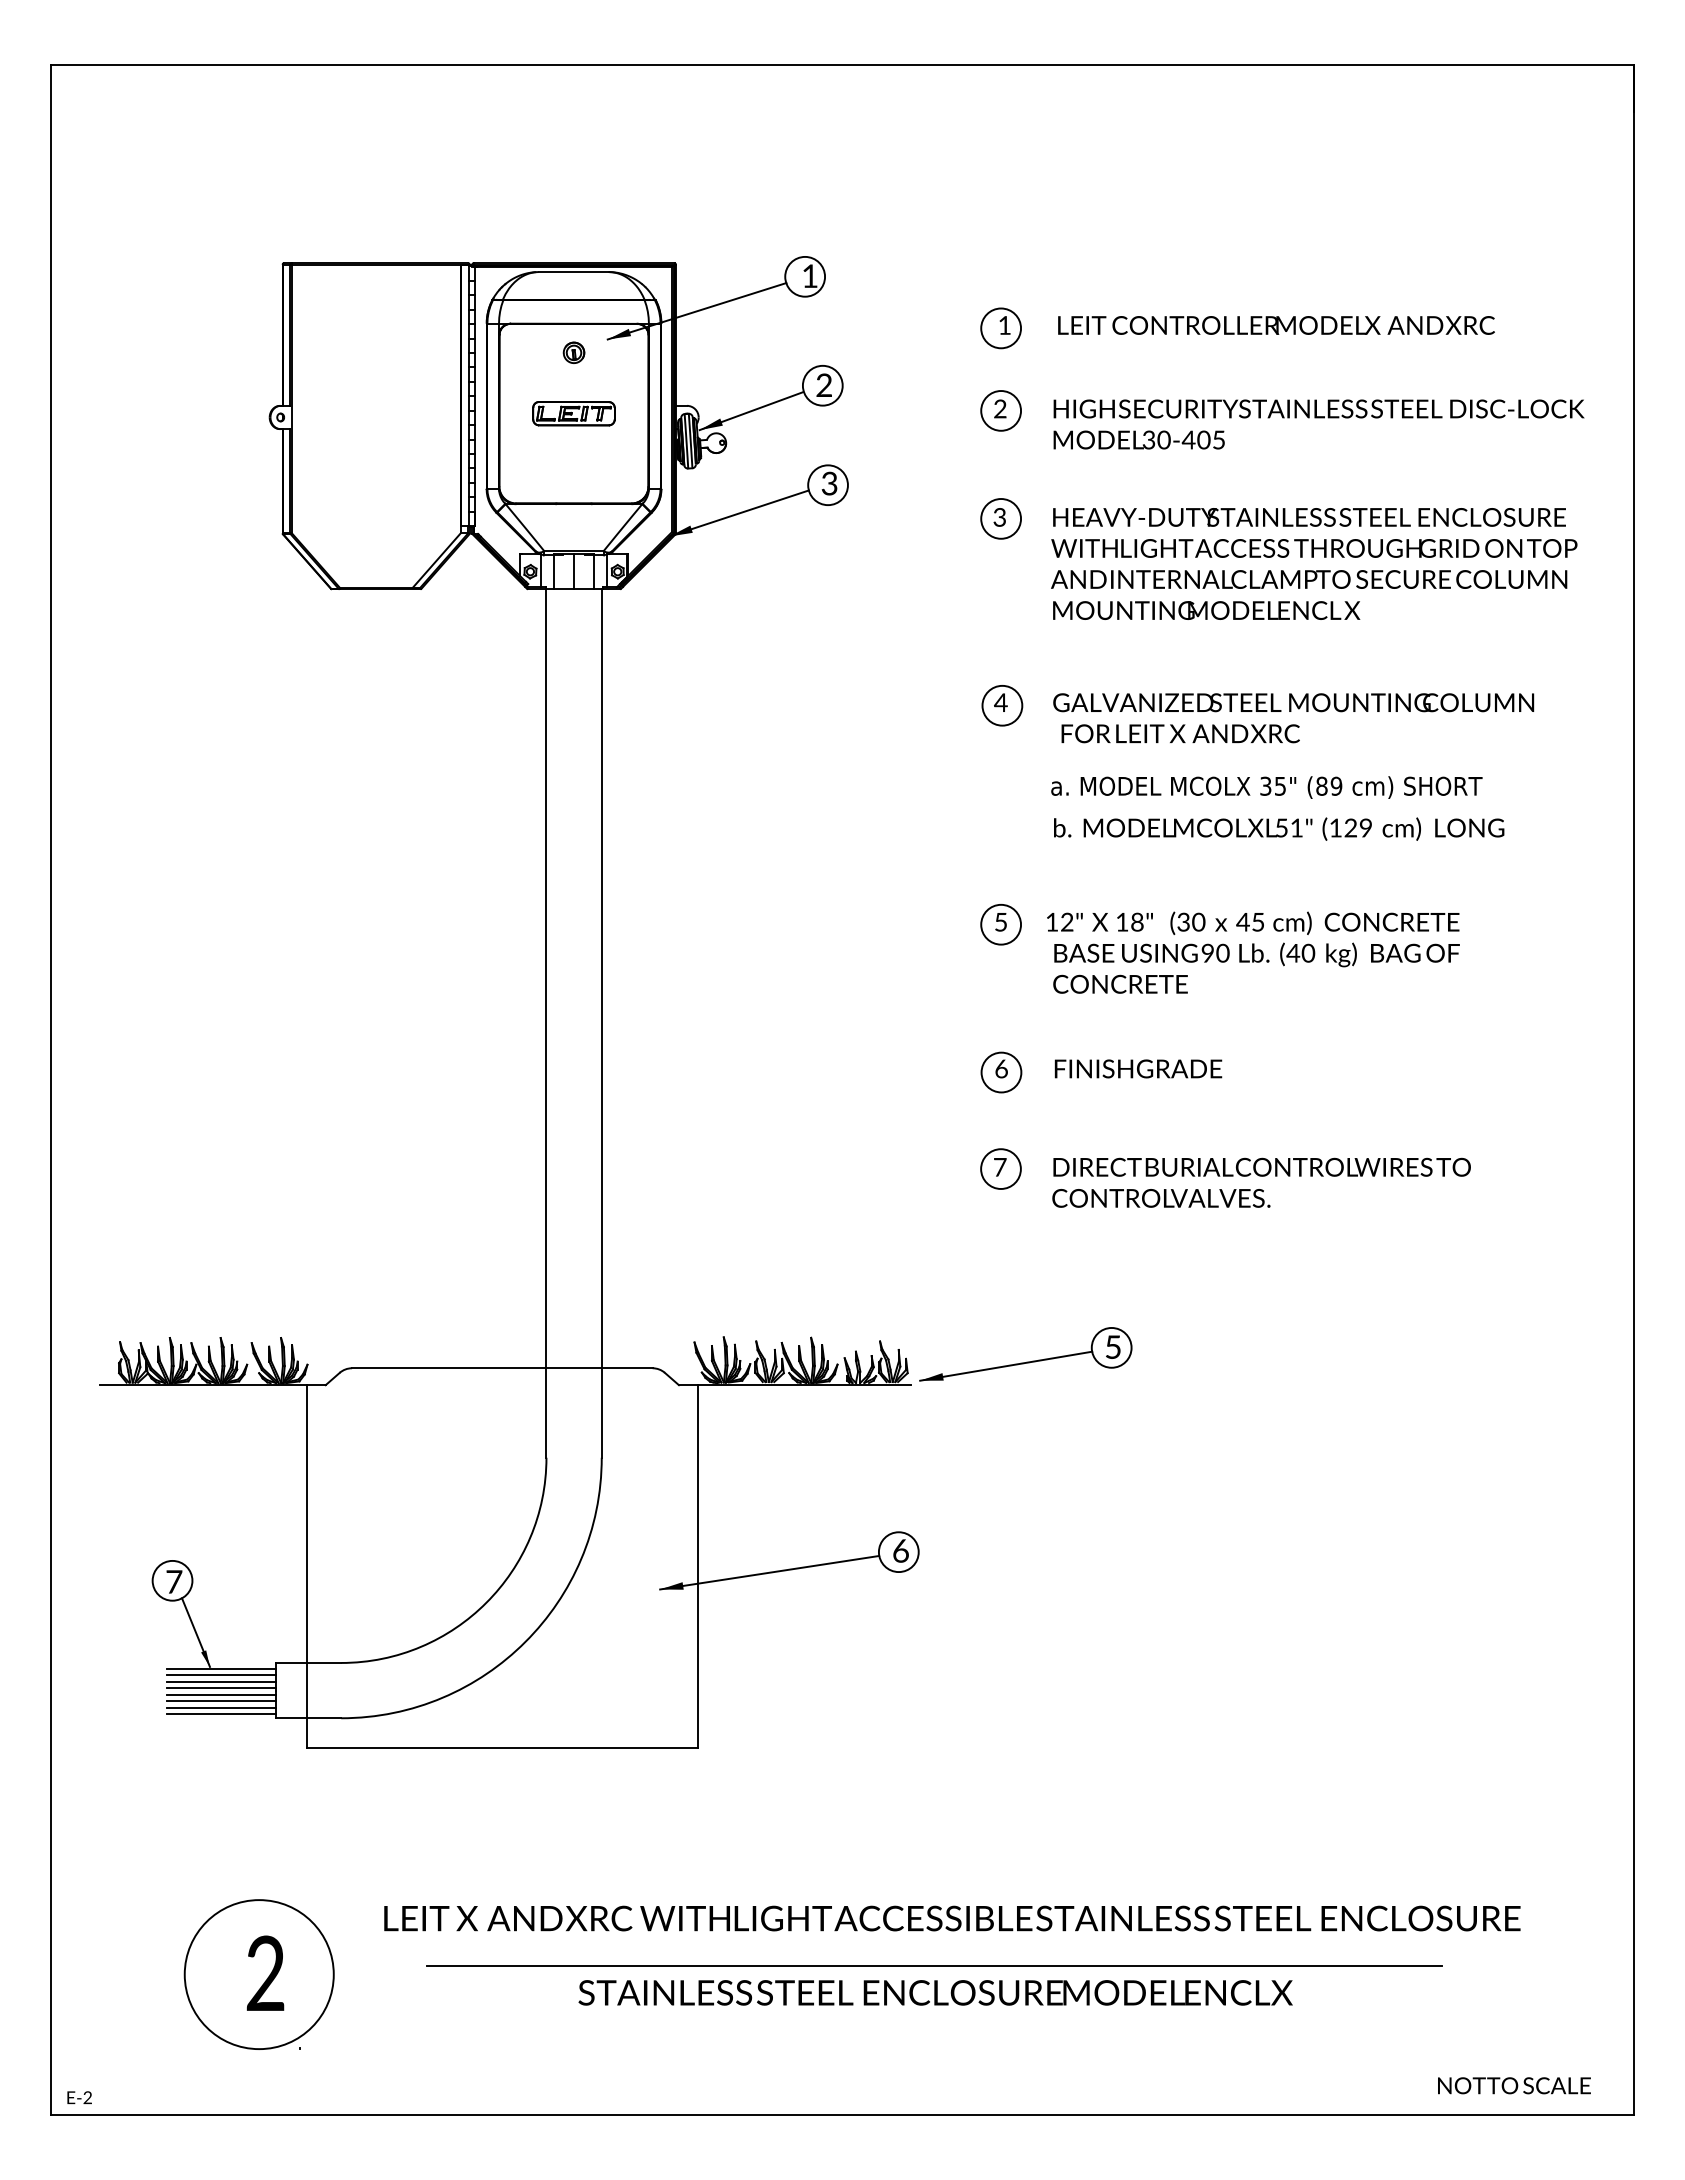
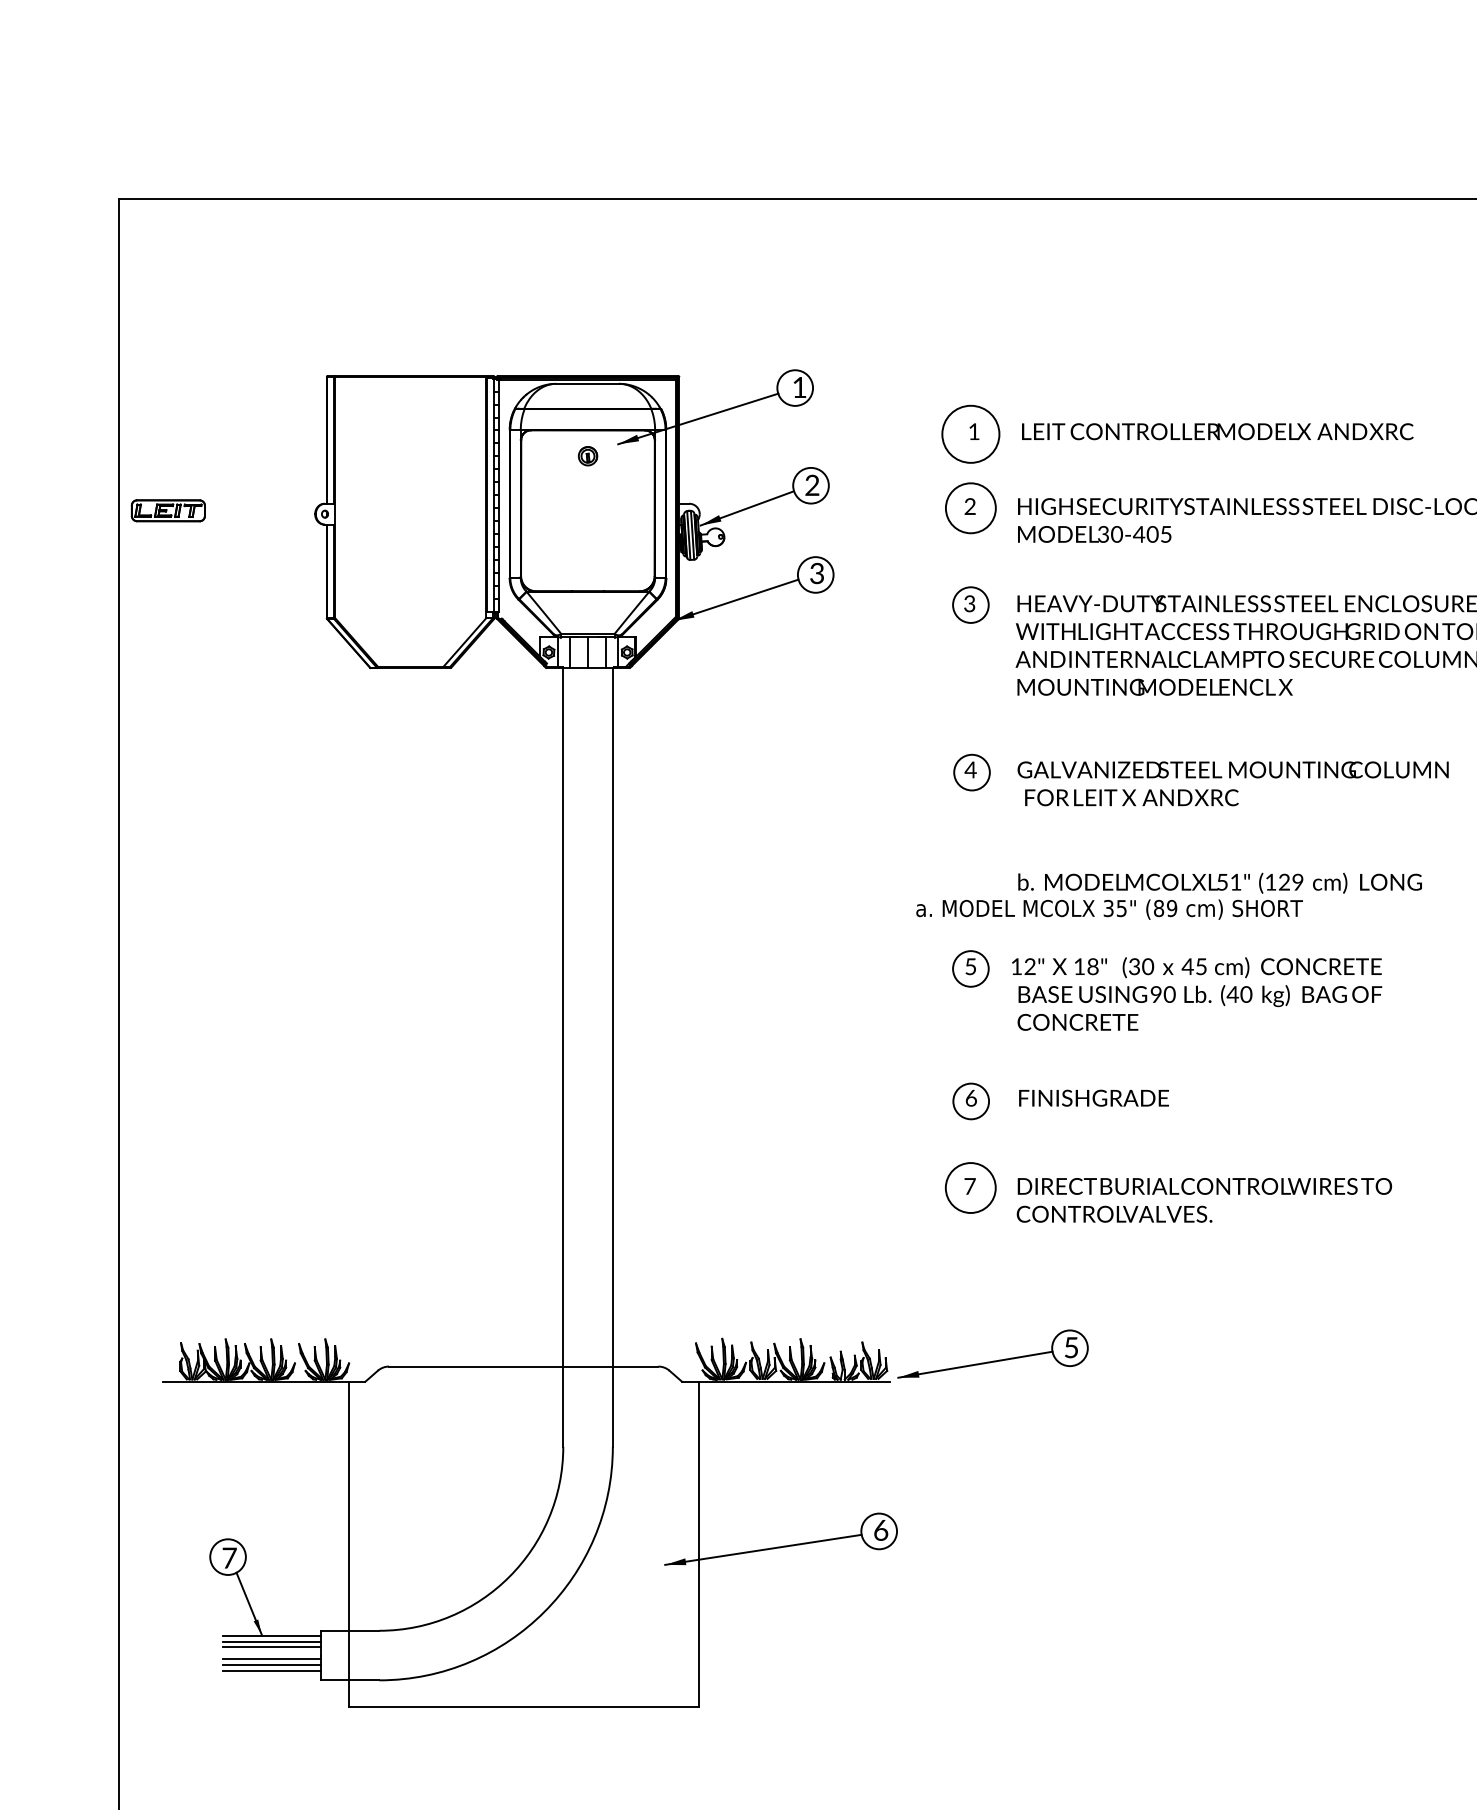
circle: (1001, 328) -> (971, 434), size x1.6
circle: (1001, 410) -> (971, 507), size x1.4
part: (573, 413) -> (167, 510), moved
text: (1266, 787) -> (1109, 909), moved
circle: (1000, 1168) -> (970, 1187), size x1.4
line: (220, 1688) -> (271, 1653), removed
line: (220, 1714) -> (271, 1676), removed

